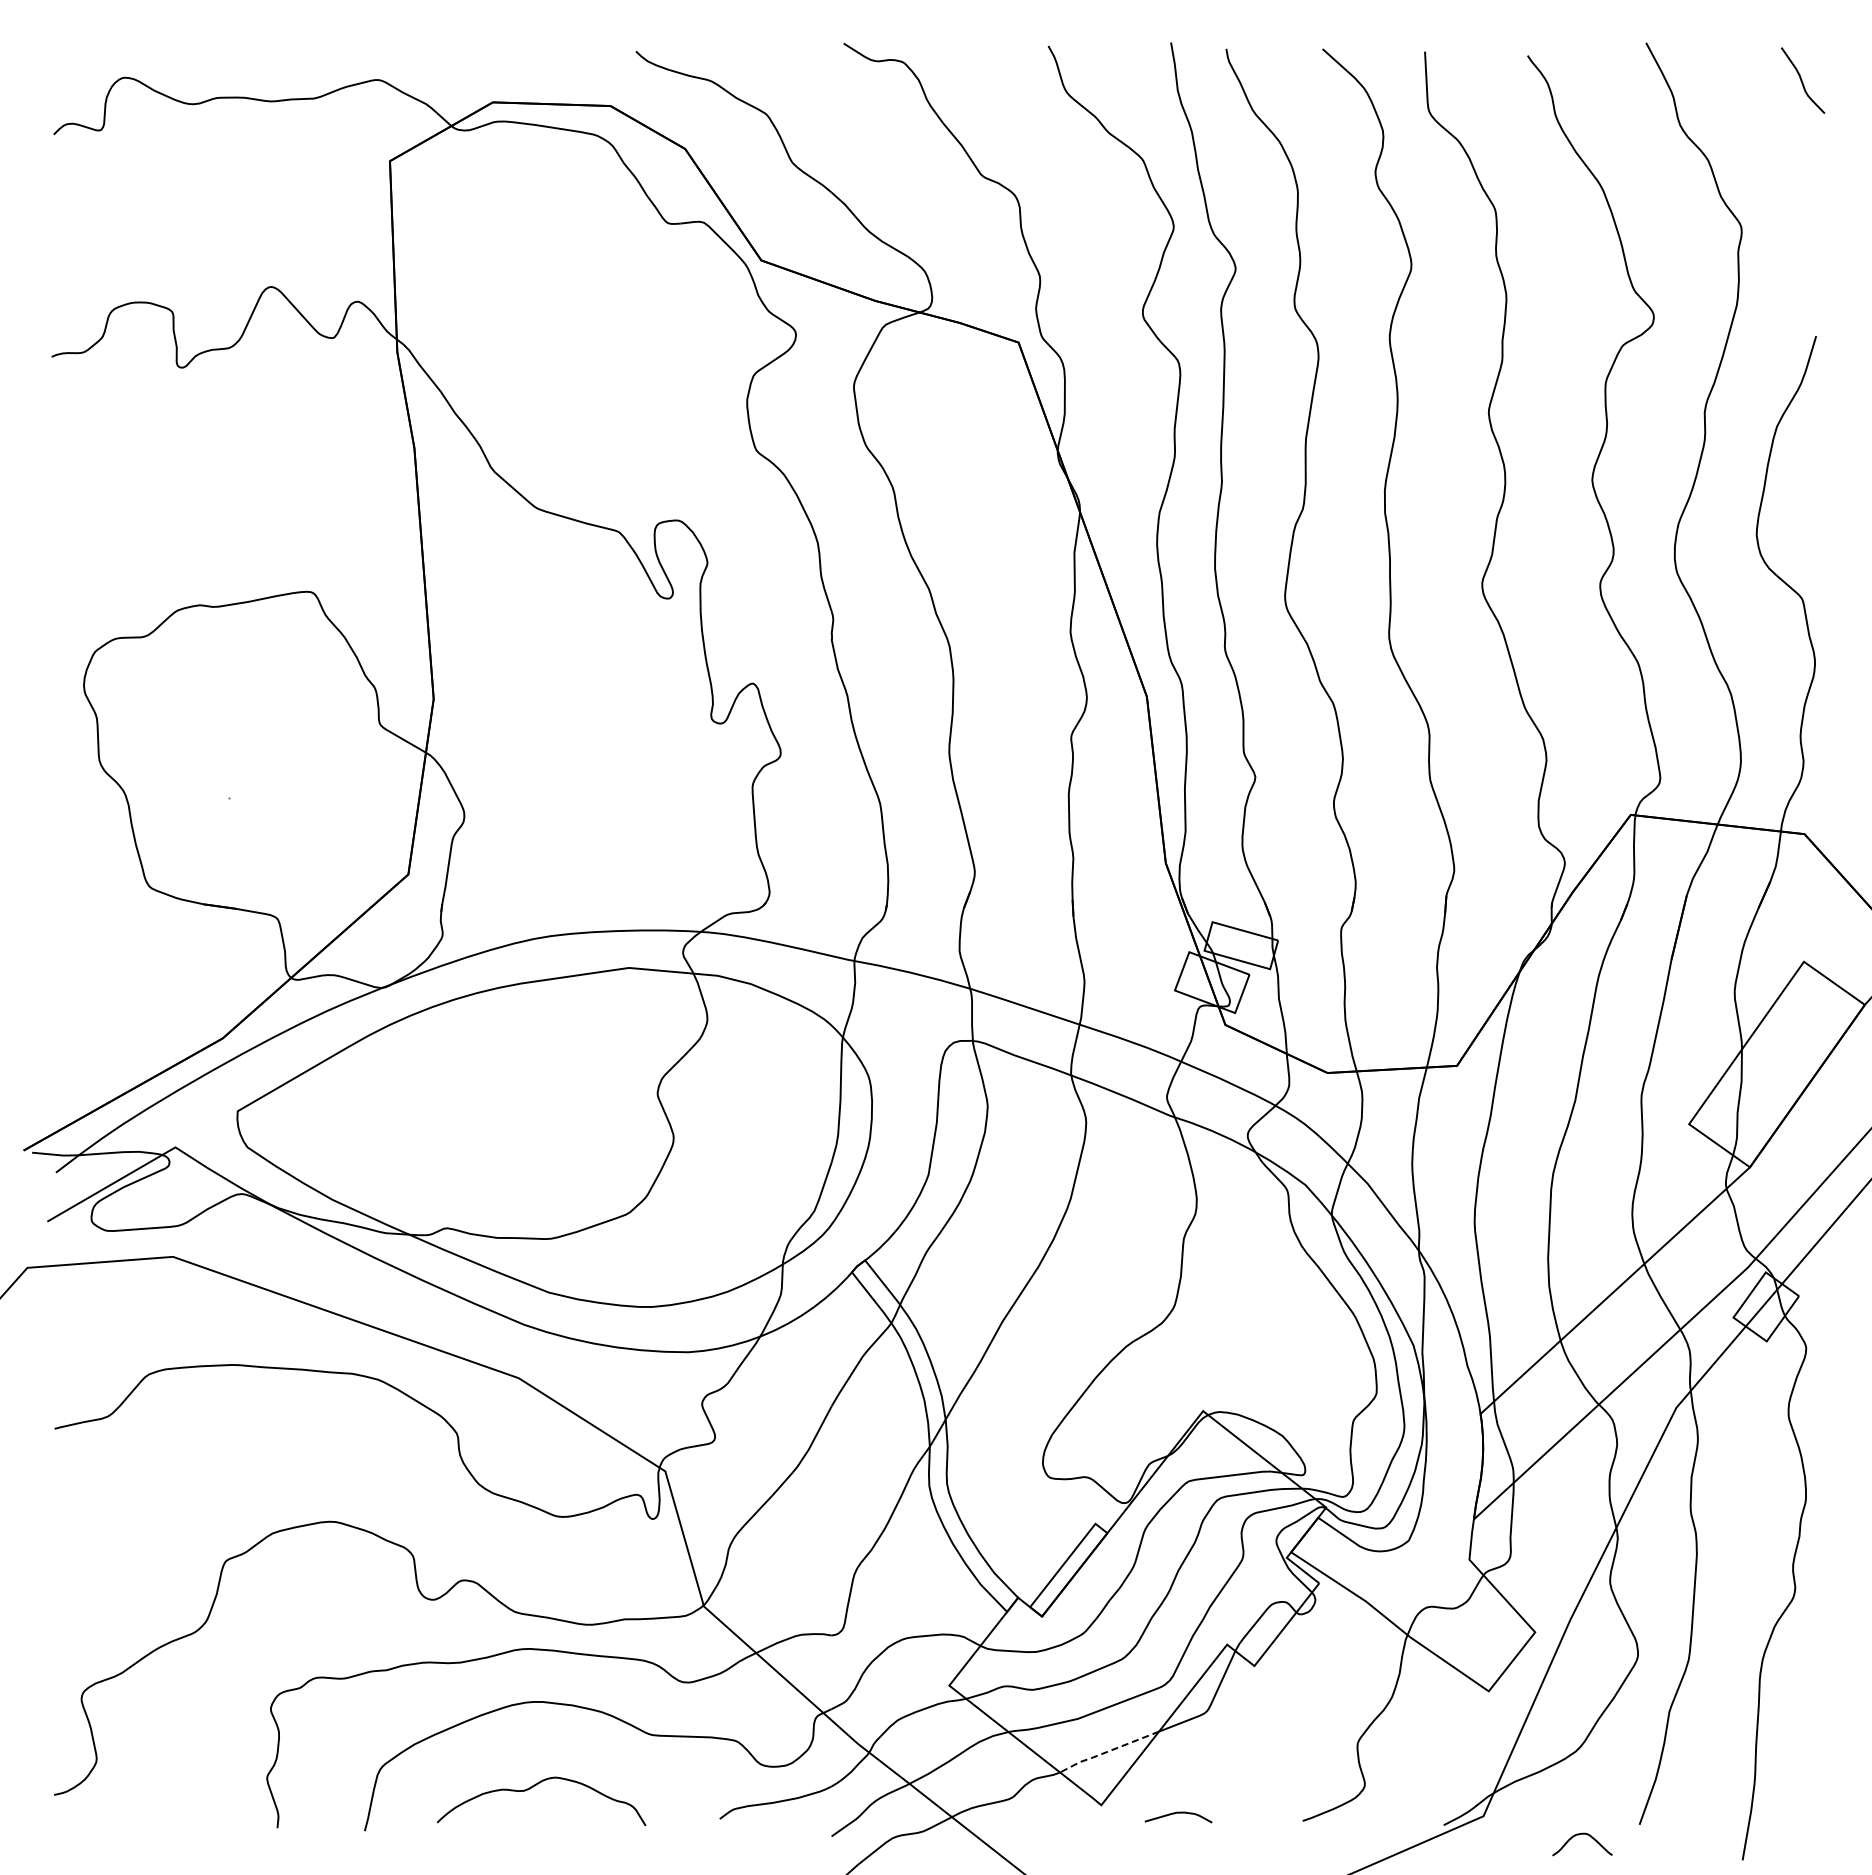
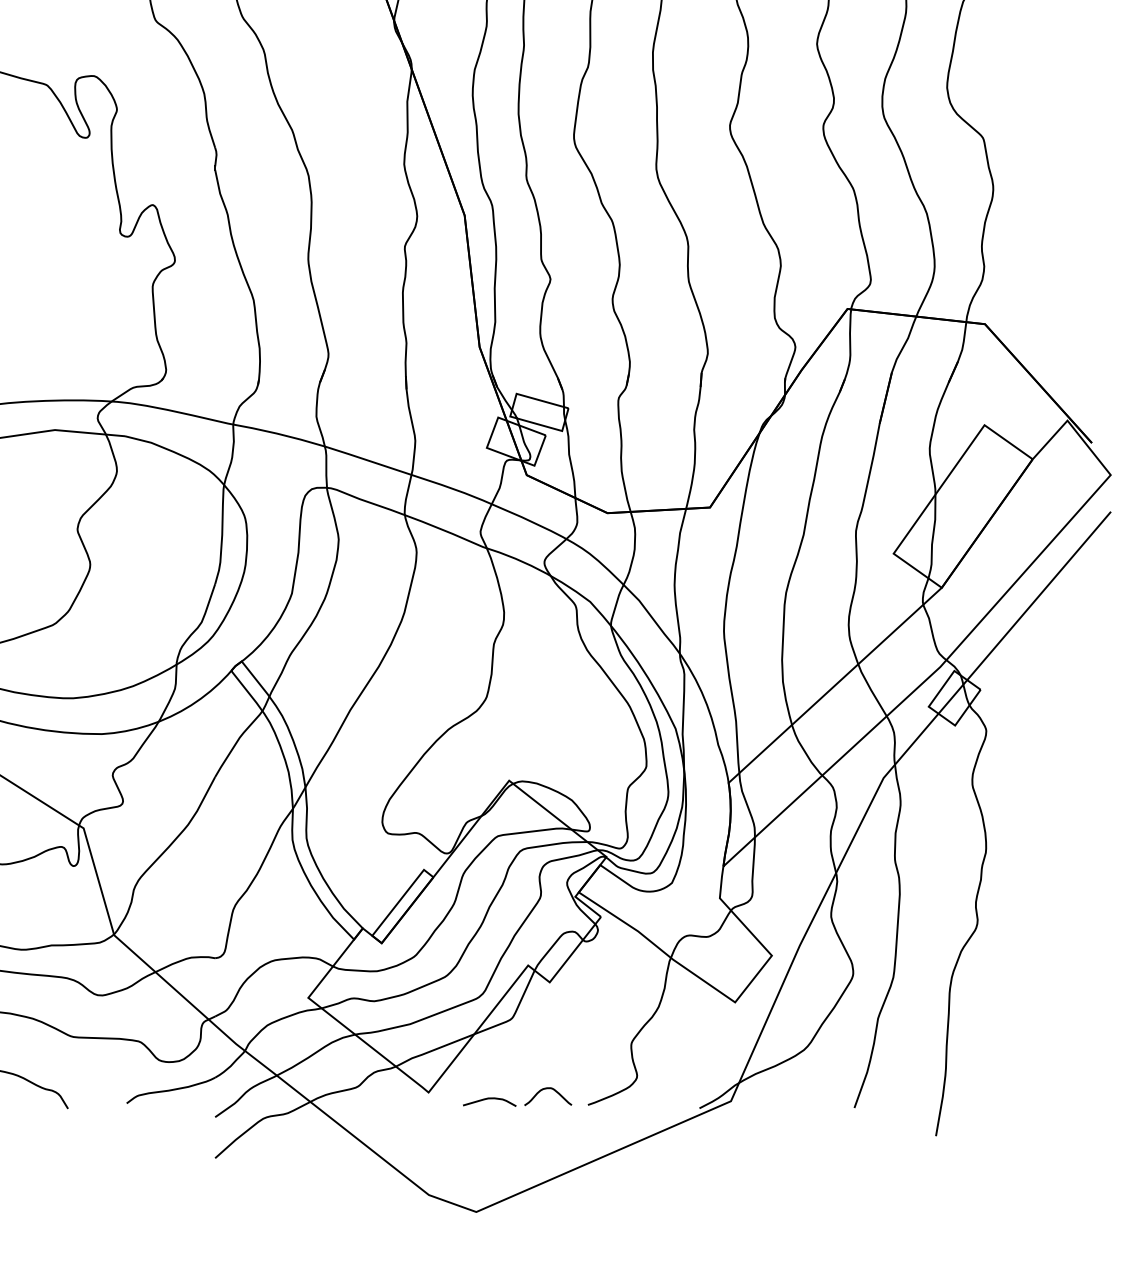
line: (1107, 1751) -> (433, 1050), dashed -> solid
curve: (1579, 1835) -> (545, 1089), moved

